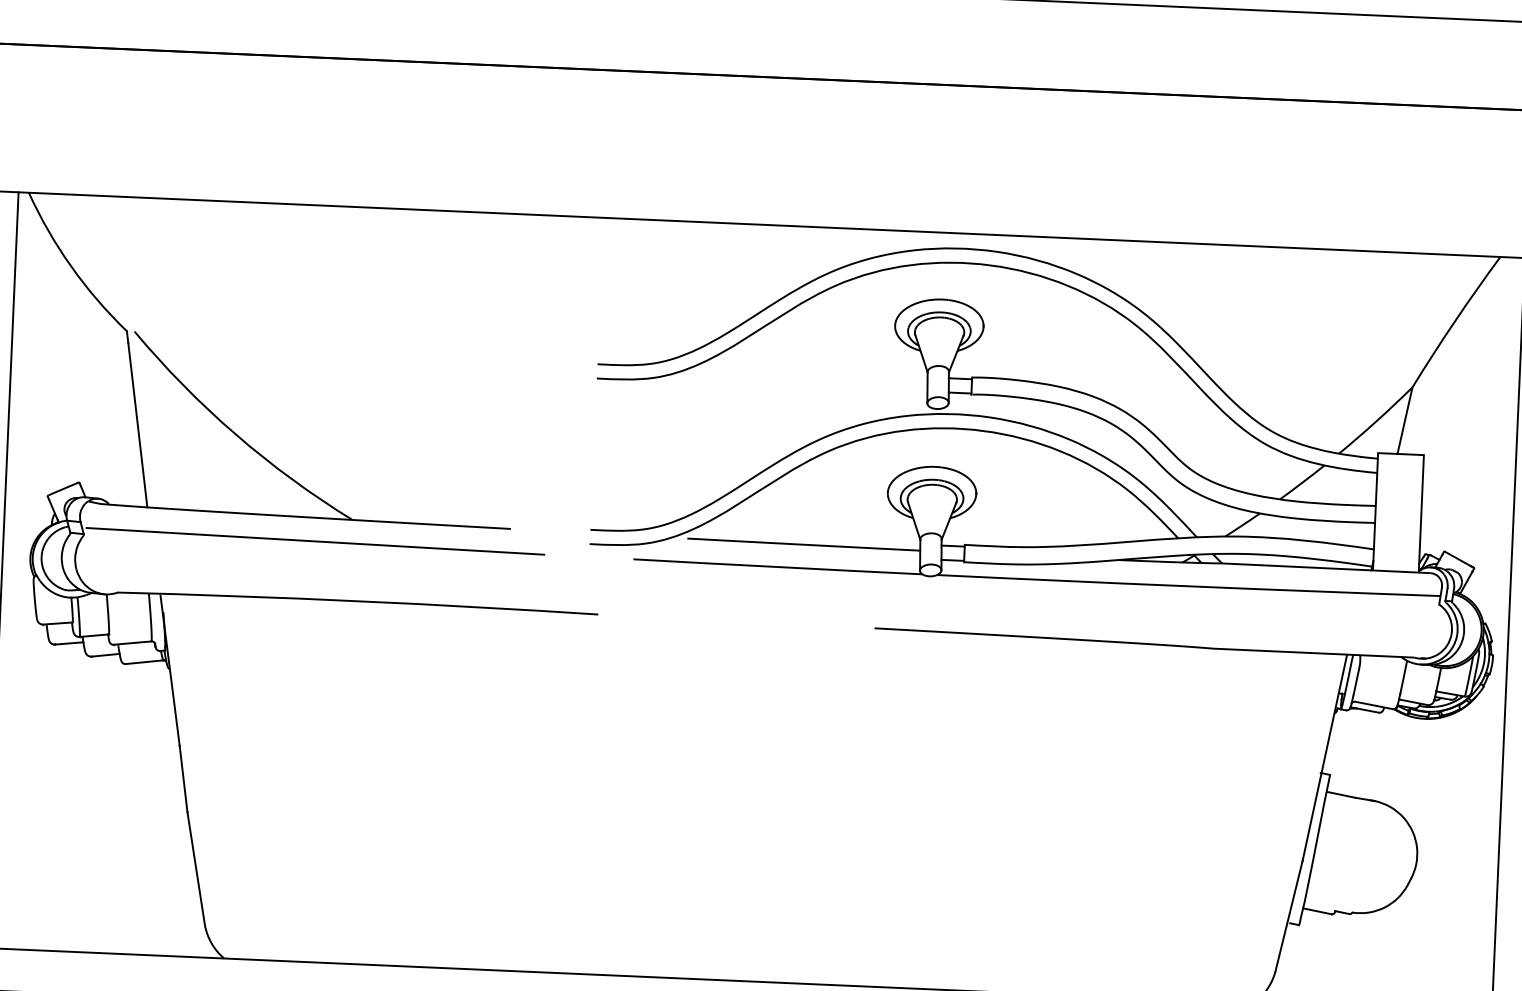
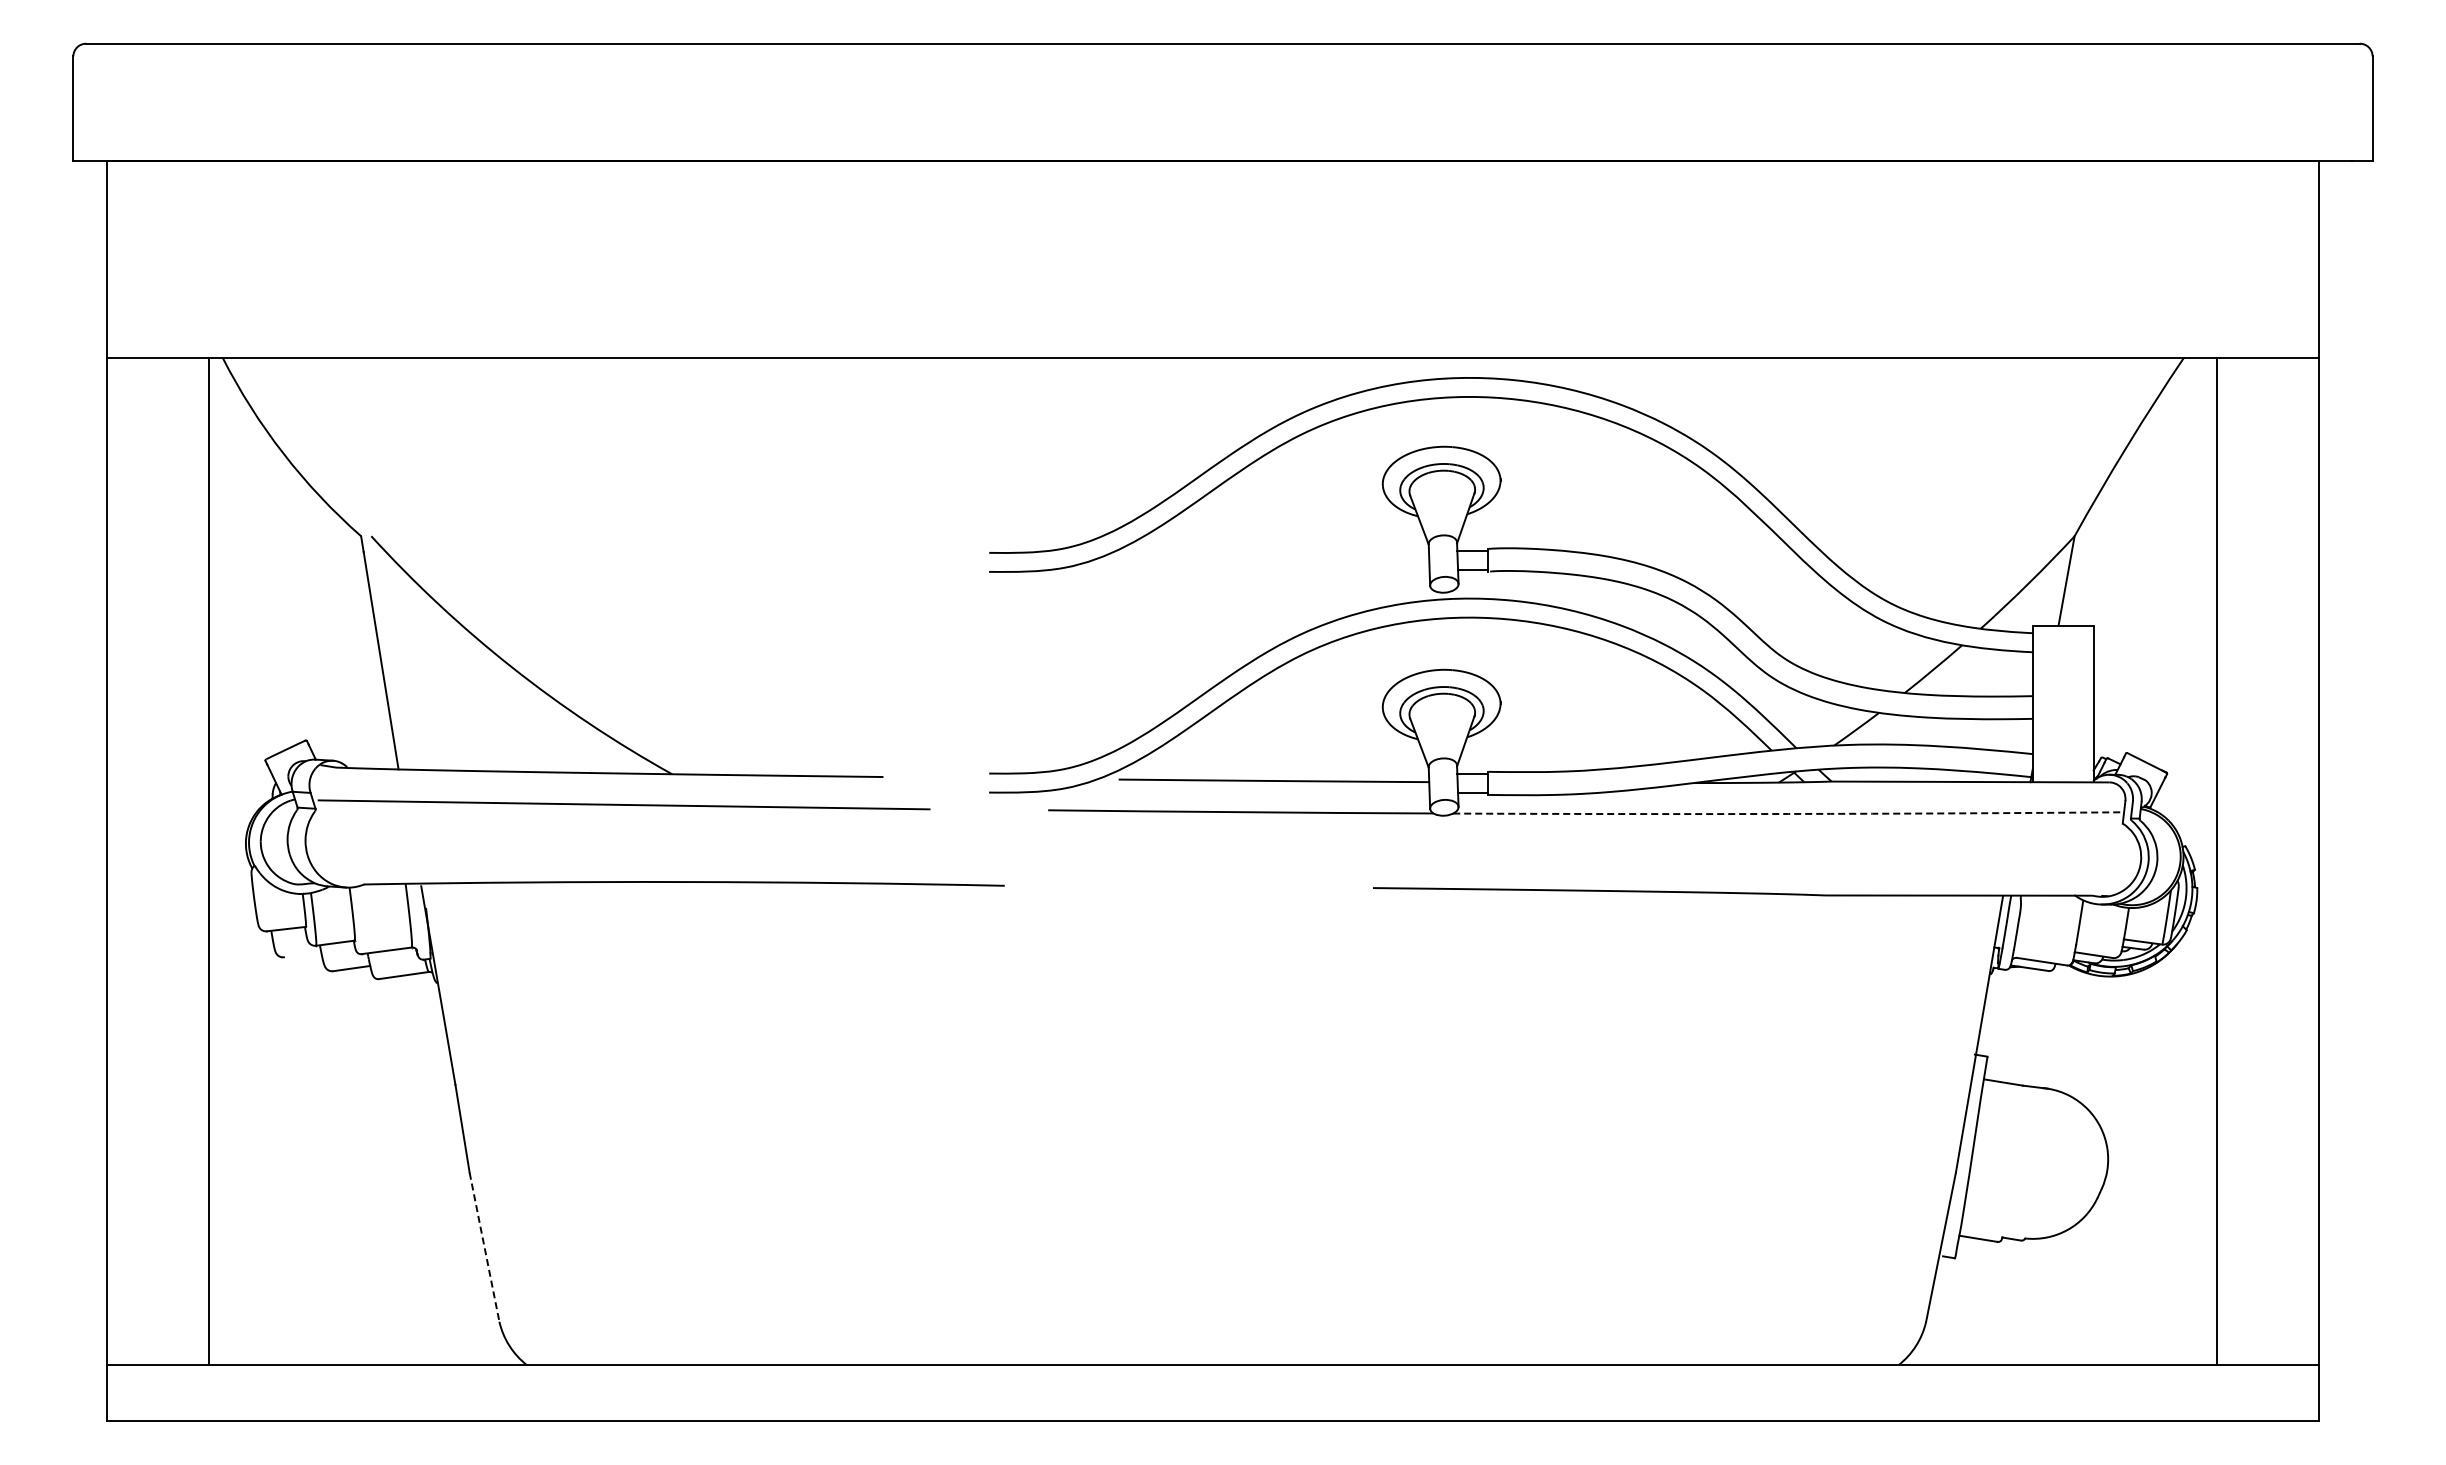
arc: (1188, 585) -> (1788, 813), solid -> dashed
line: (69, 643) -> (302, 954), removed
line: (196, 868) -> (484, 1247), solid -> dashed

